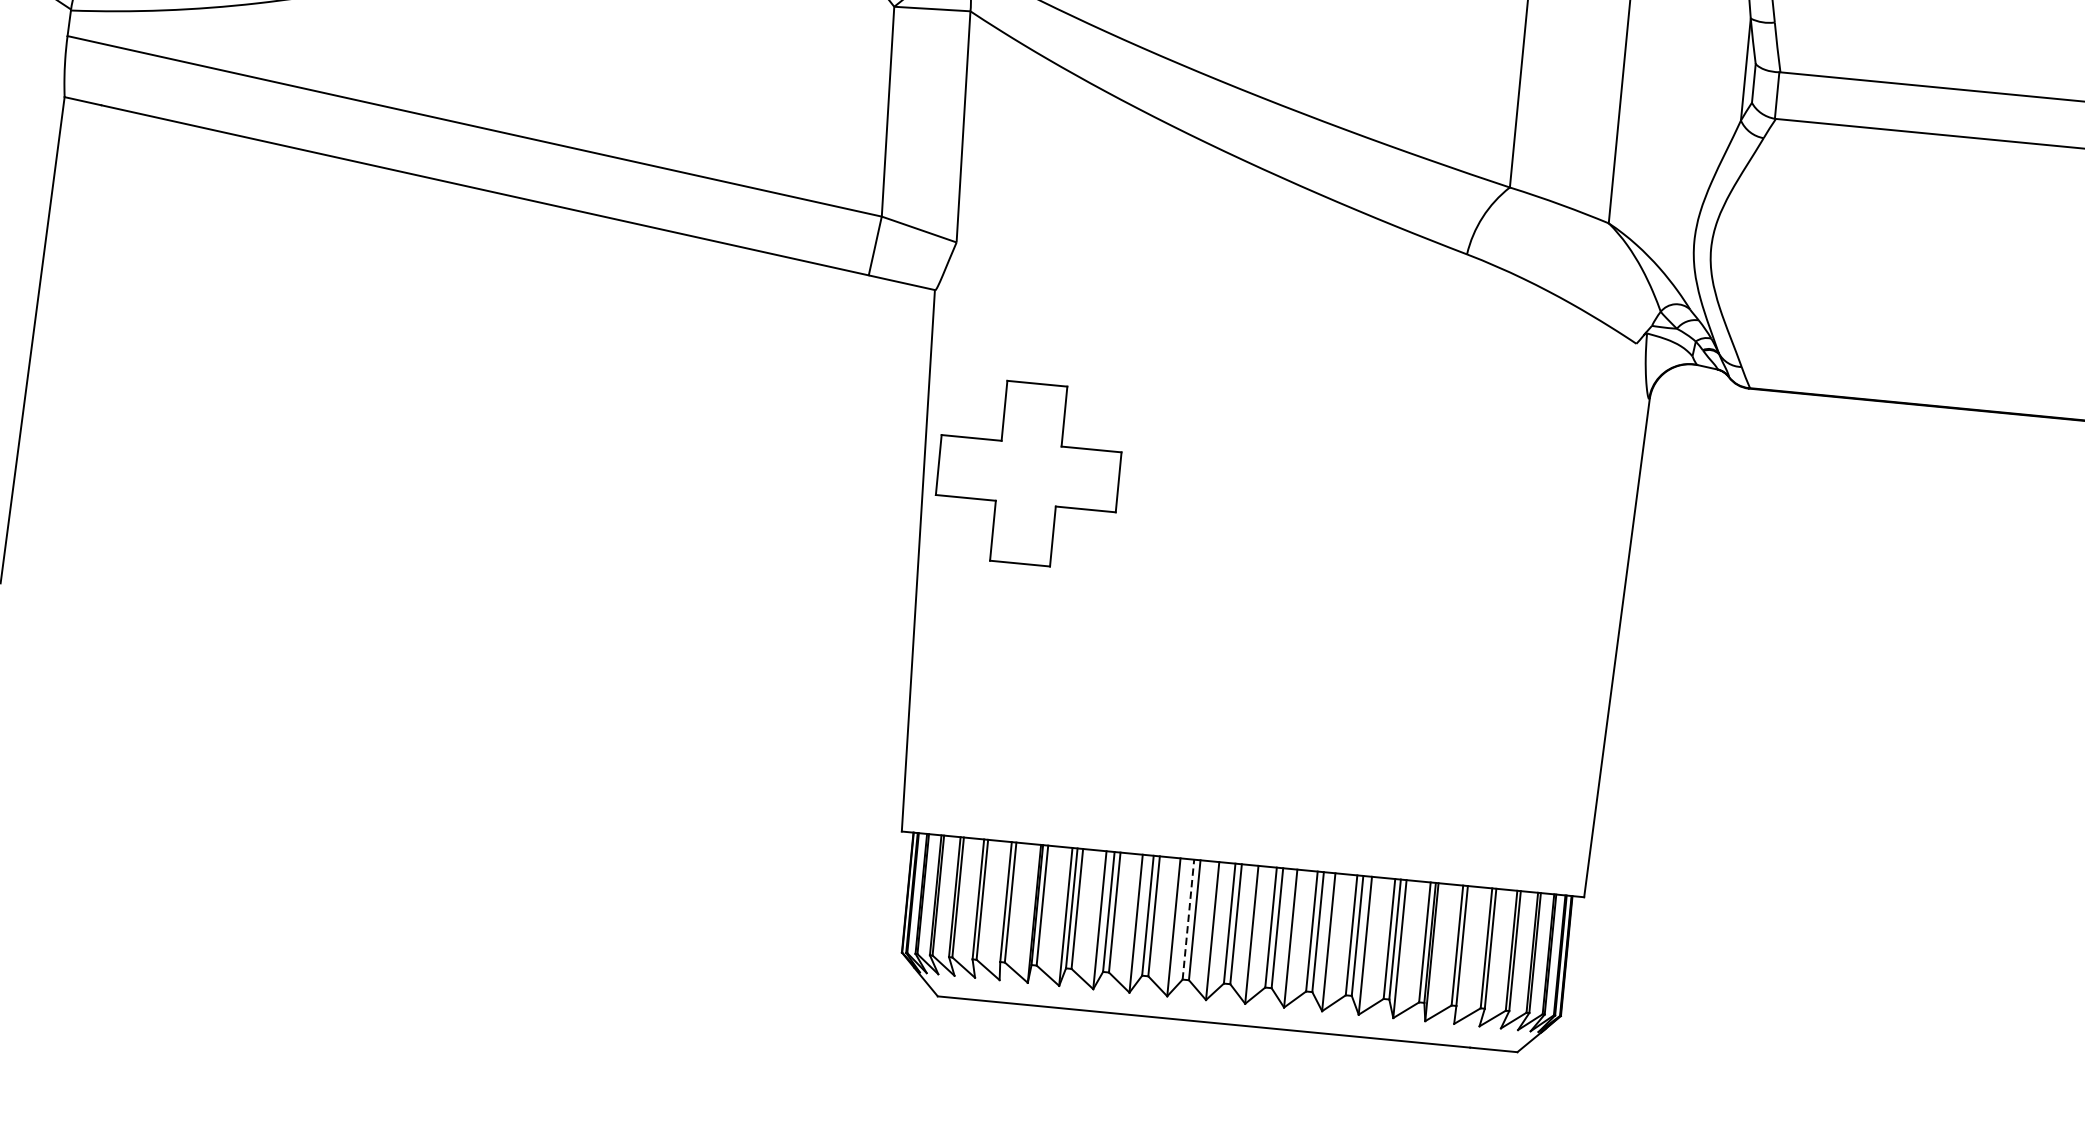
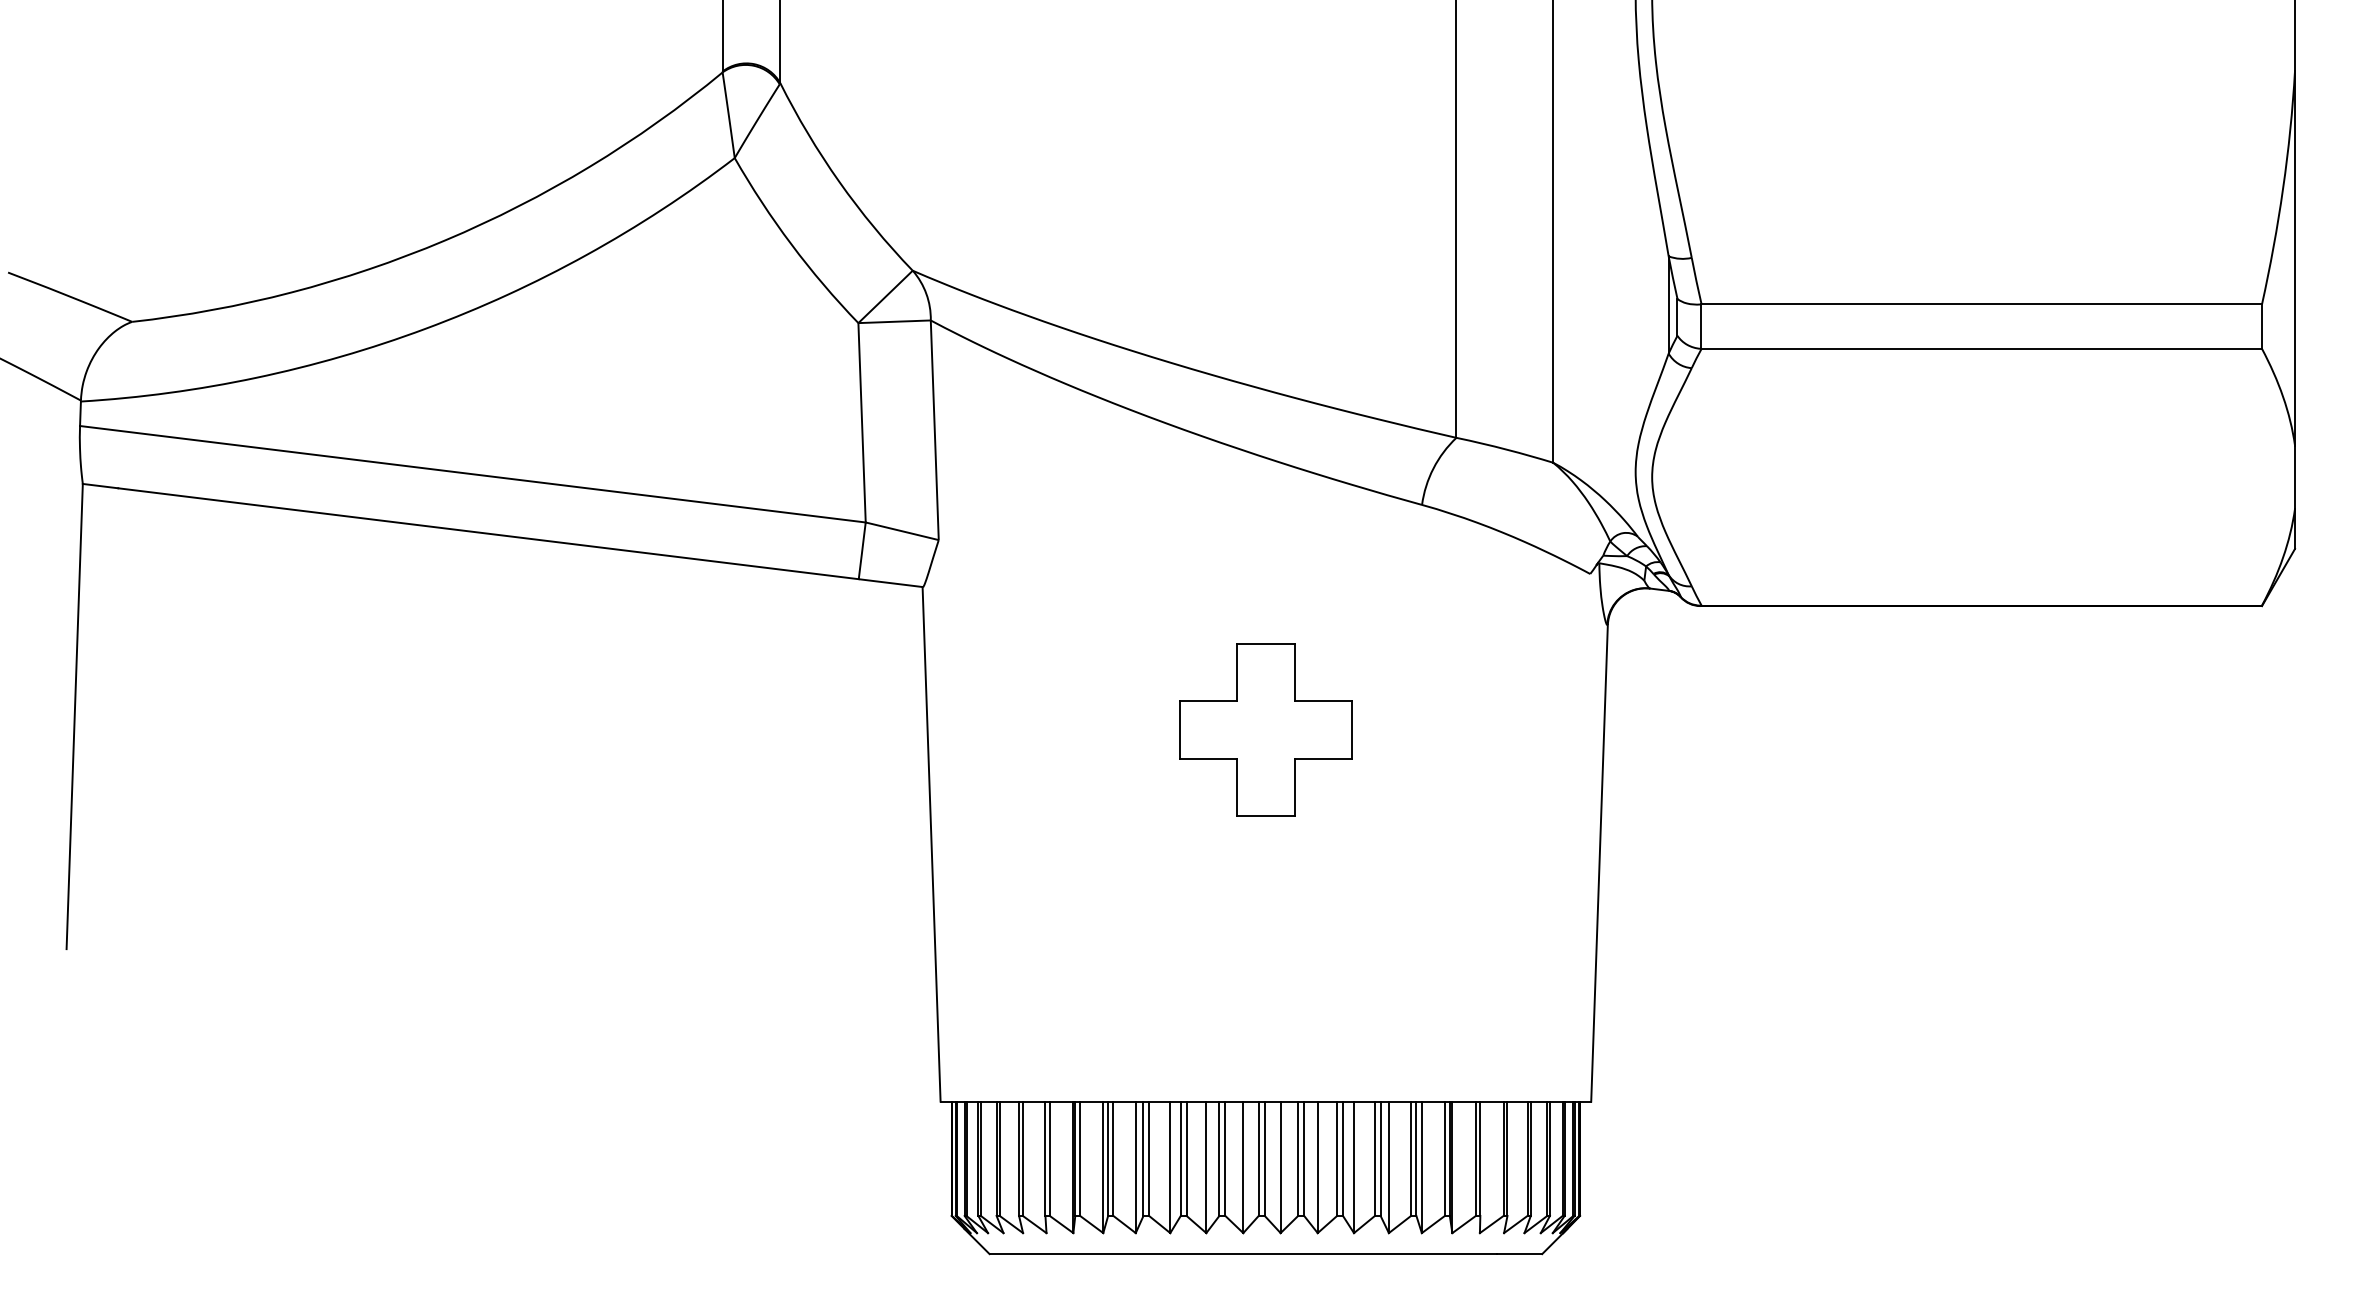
part: (1028, 473) -> (1265, 729), moved
line: (1188, 919) -> (1219, 1158), dashed -> solid

